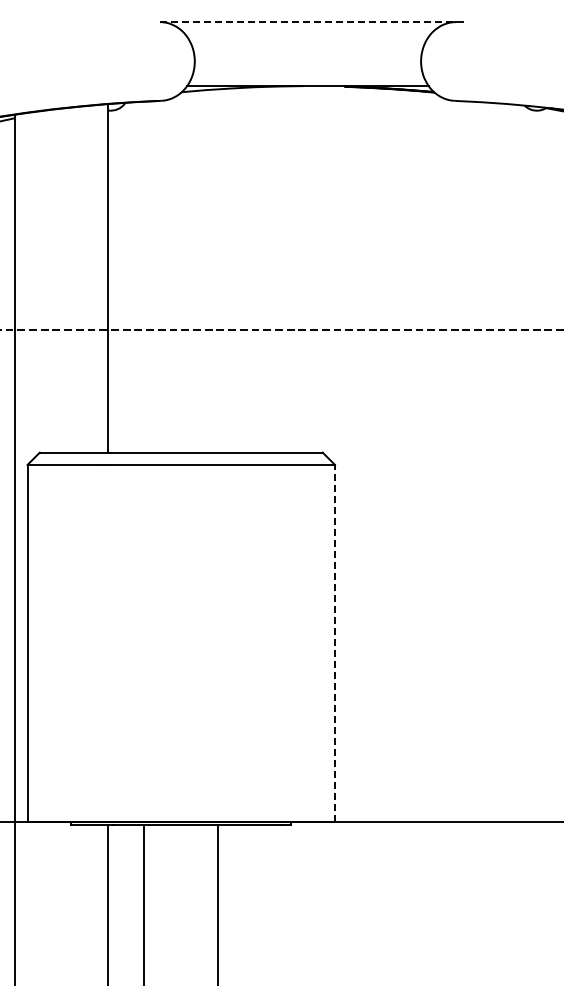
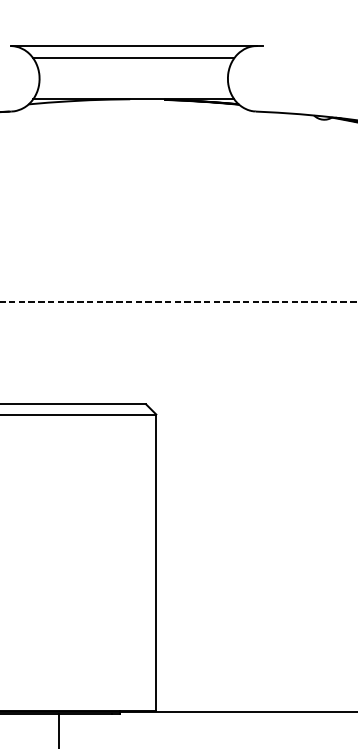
line: (307, 22) -> (133, 46), dashed -> solid
line: (307, 36) -> (133, 57), added
line: (335, 642) -> (156, 562), dashed -> solid

